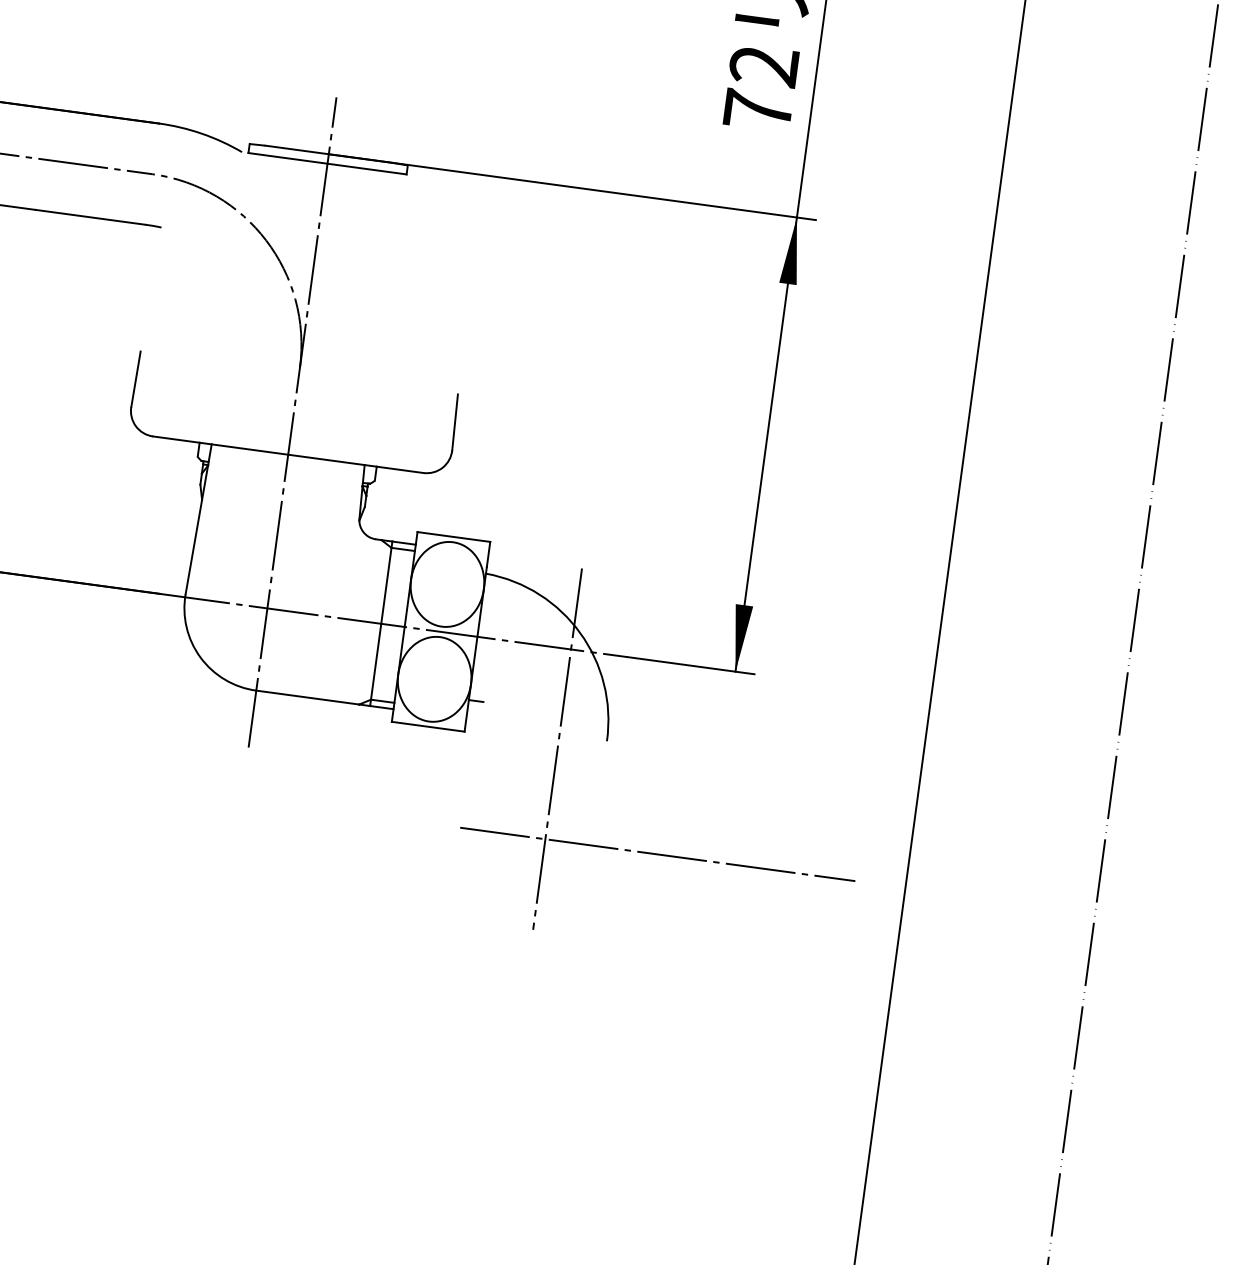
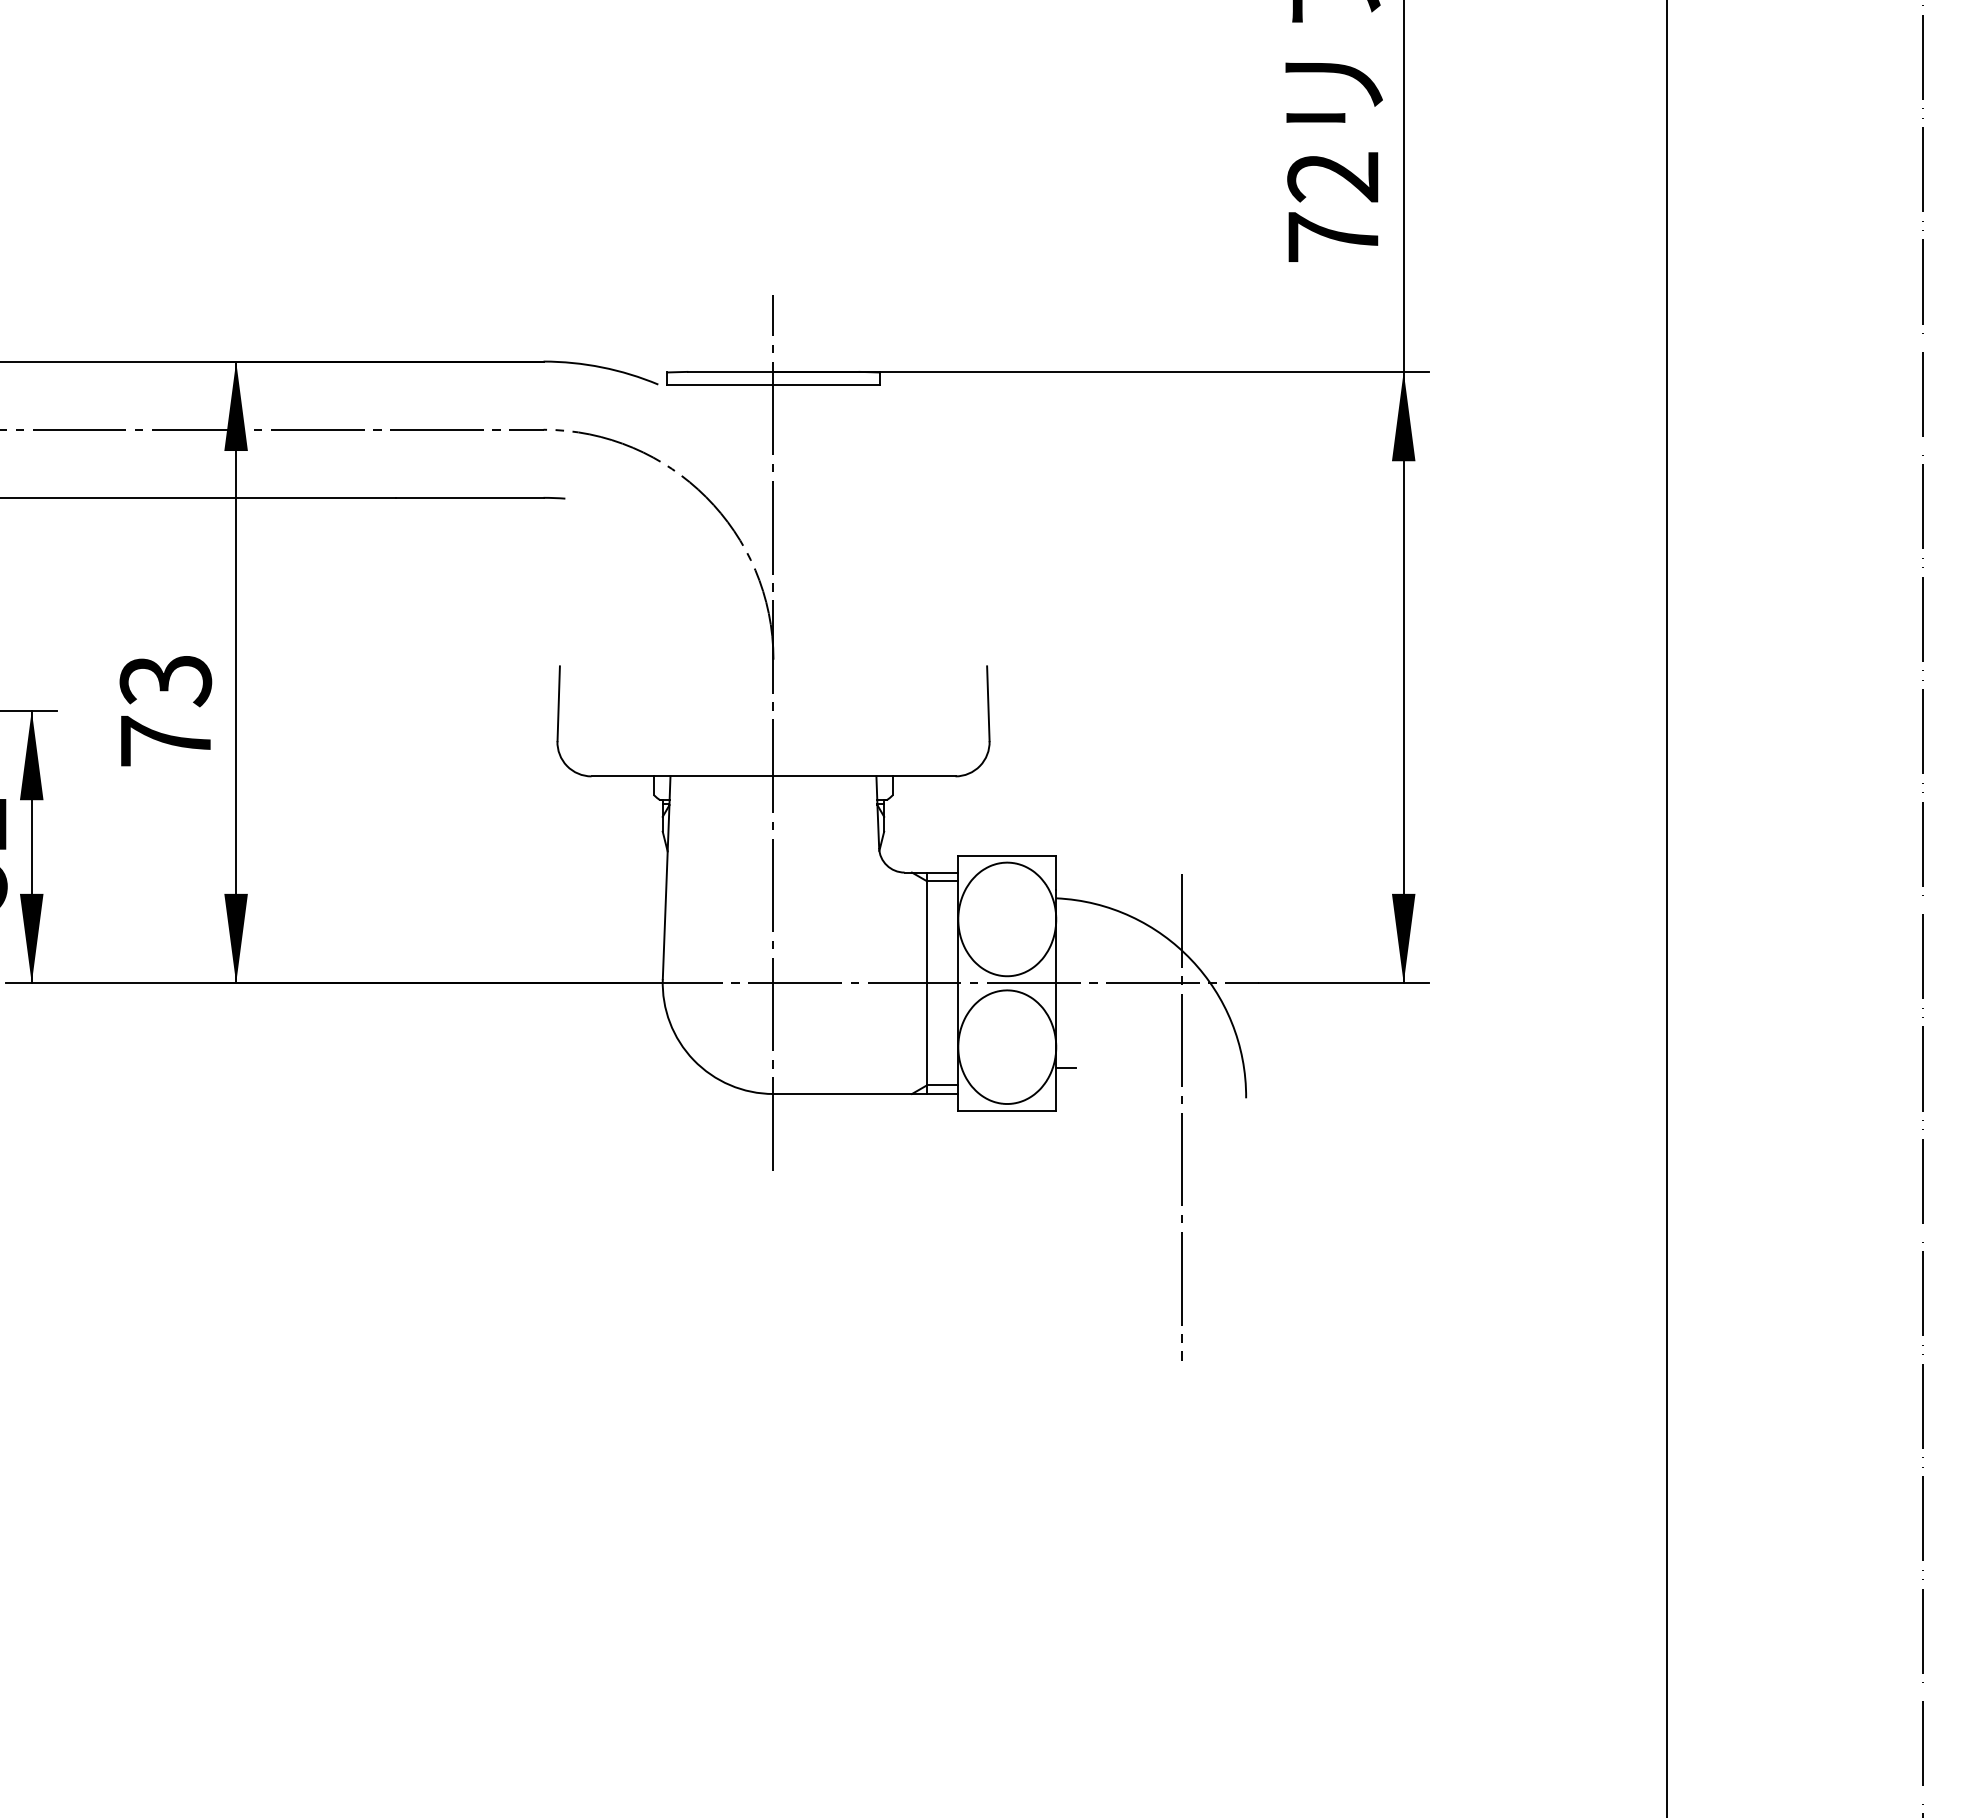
line: (657, 854) -> (1333, 1238), removed

